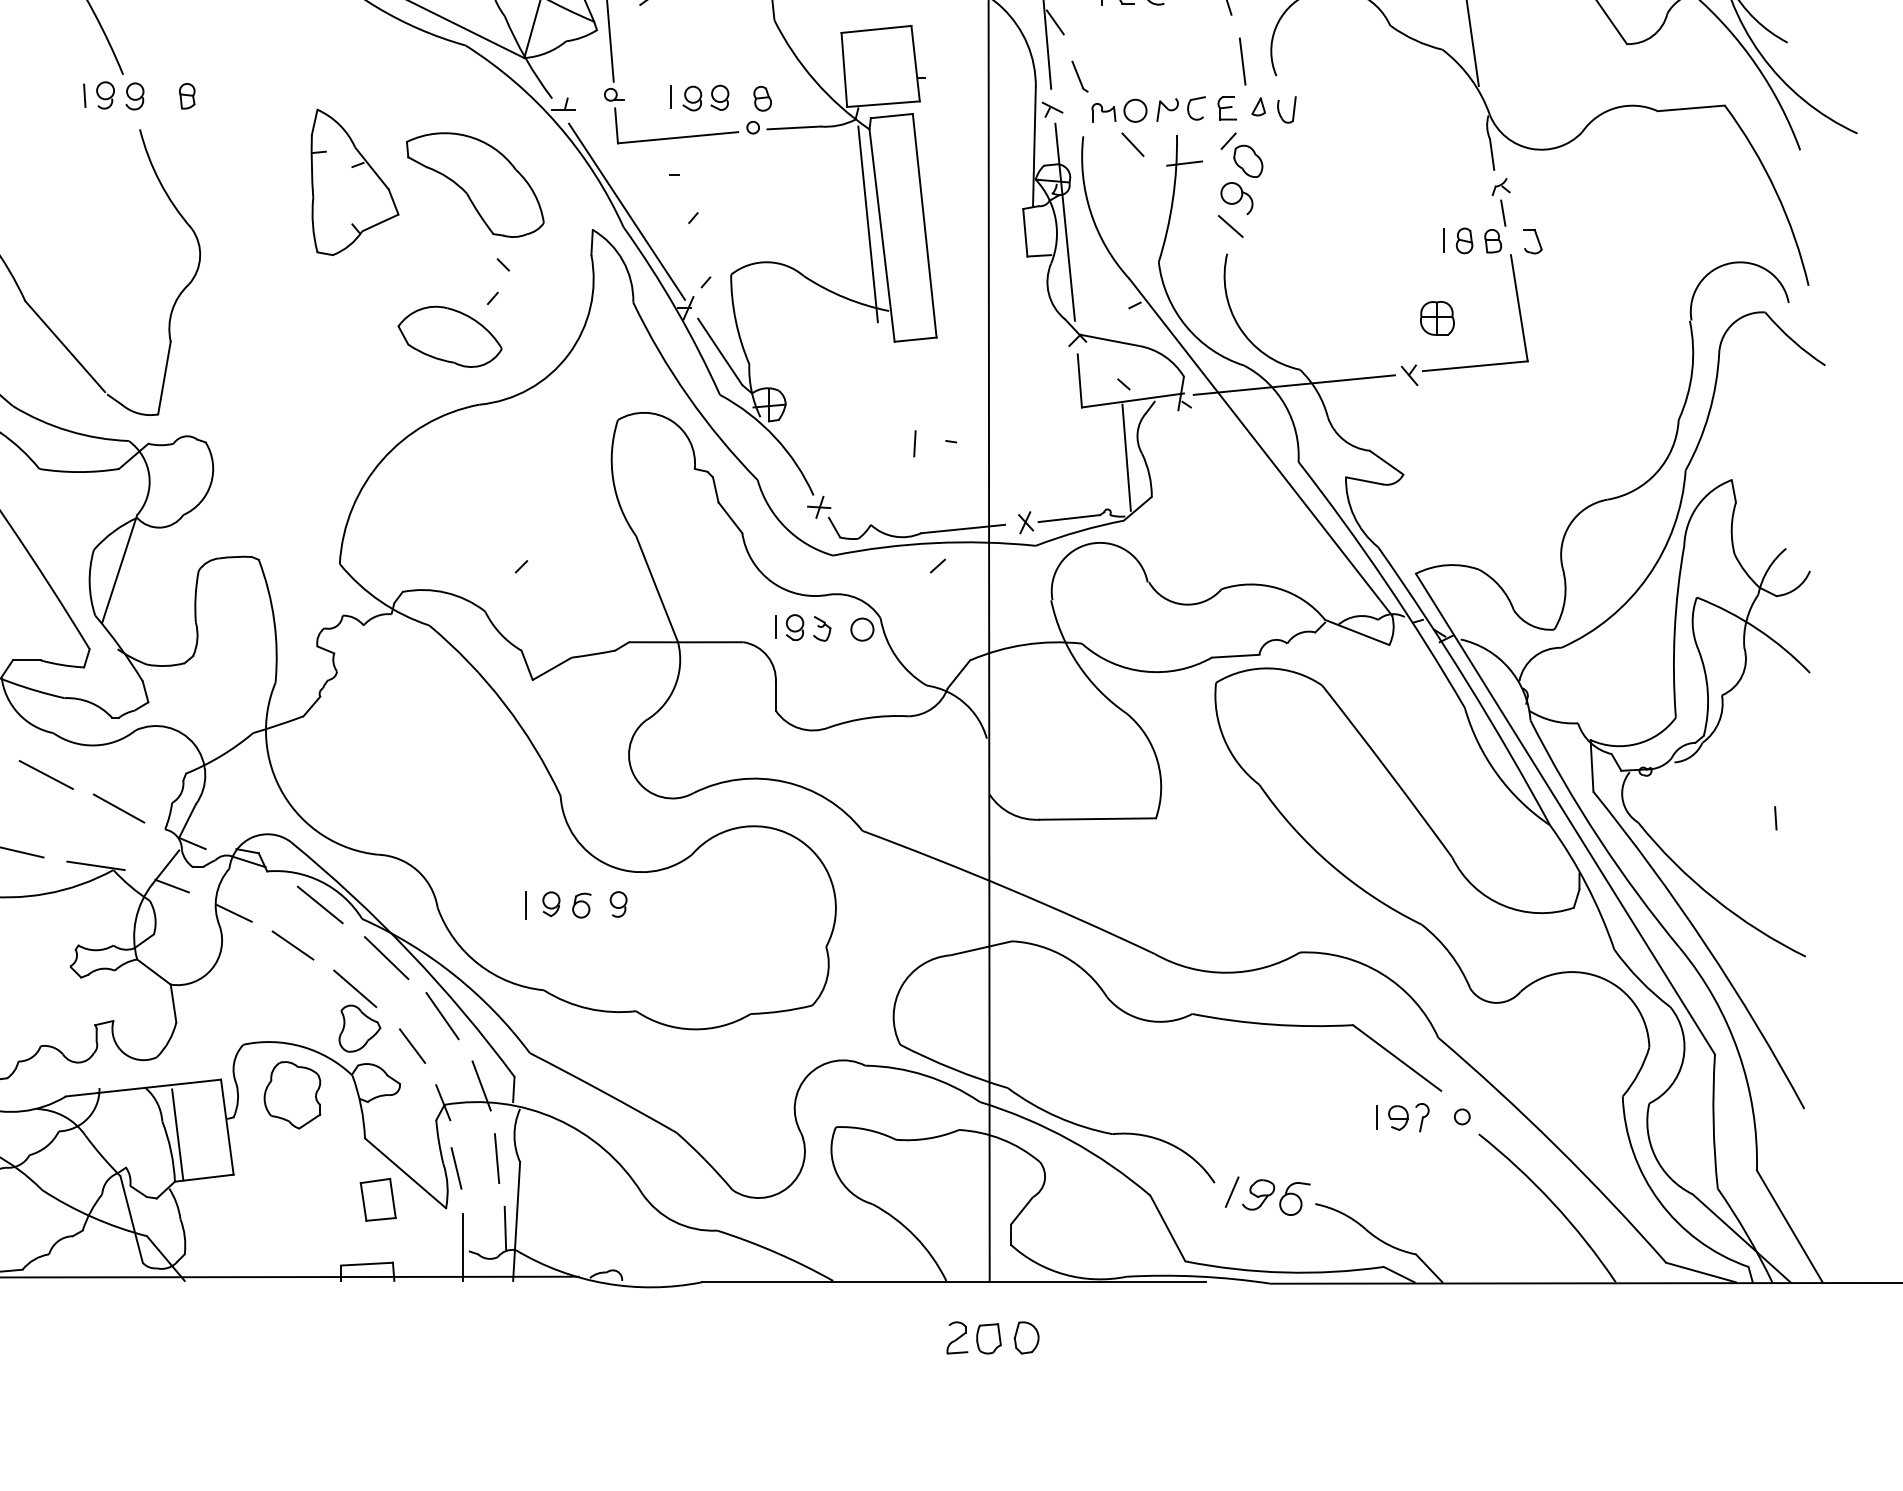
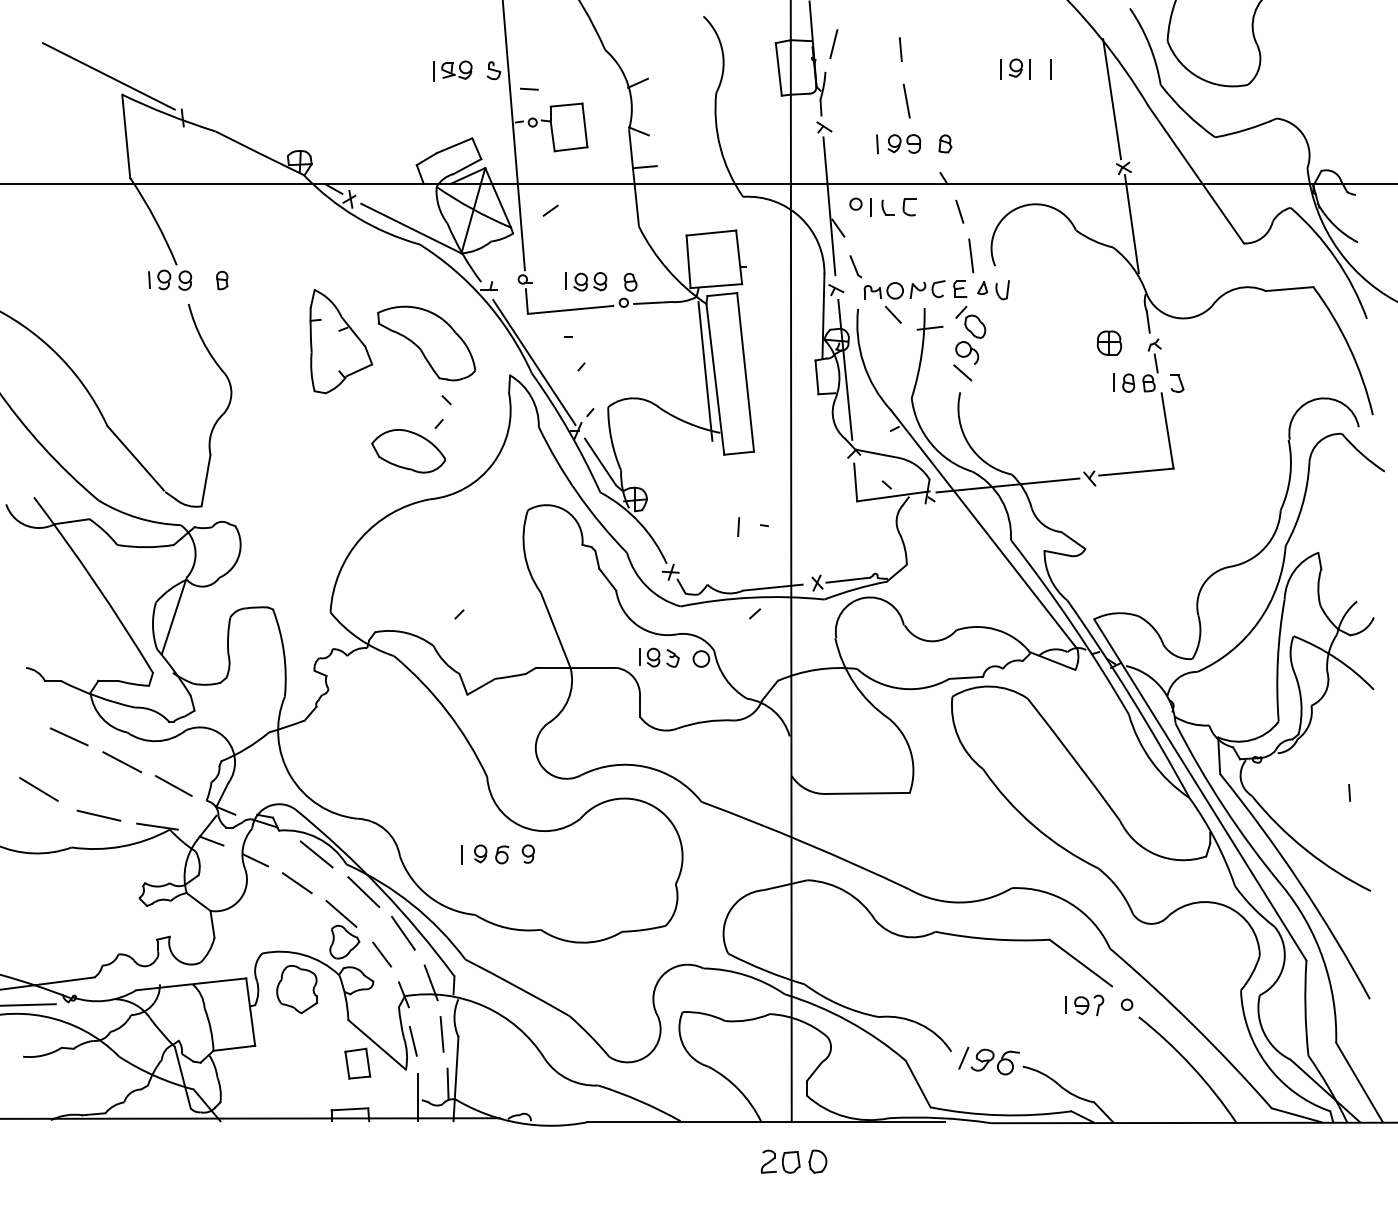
part: (1437, 317) -> (1109, 342), moved
line: (1126, 456) -> (888, 536), removed
line: (177, 1134) -> (215, 1017), removed

